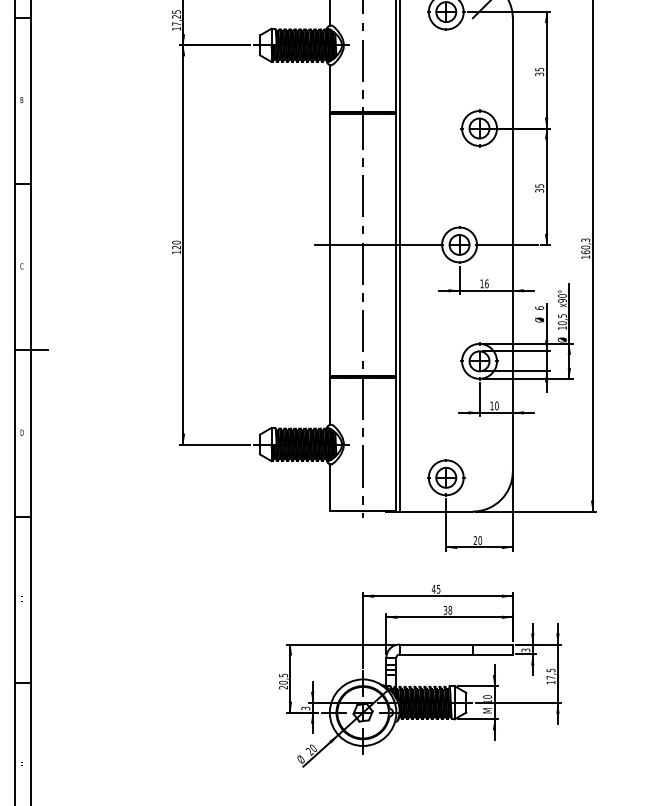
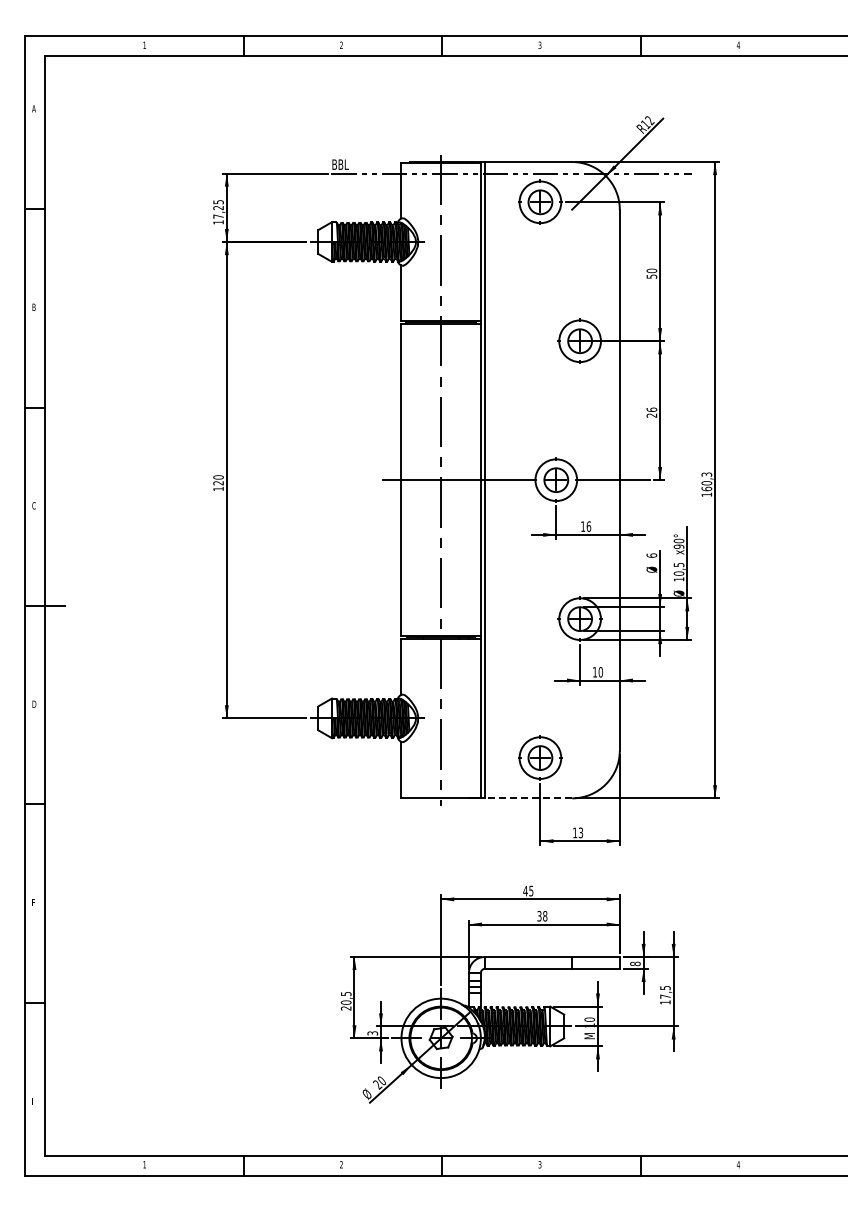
text: (539, 71) -> (651, 273), 35 -> 50
text: (539, 188) -> (651, 412), 35 -> 26
line: (436, 511) -> (528, 798), solid -> dashed
text: (478, 540) -> (578, 832), 20 -> 13
text: (525, 649) -> (635, 963), 3 -> 8

